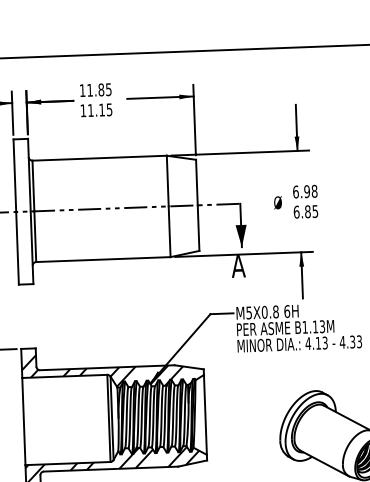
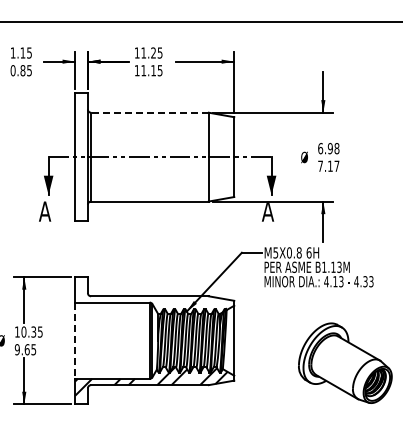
text: (101, 89) -> (153, 52), 11.85 -> 11.25
line: (99, 157) -> (149, 112), solid -> dashed
text: (305, 210) -> (328, 165), 6.85 -> 7.17
hatch: (102, 370) -> (145, 298), removed
line: (24, 422) -> (75, 341), solid -> dashed

